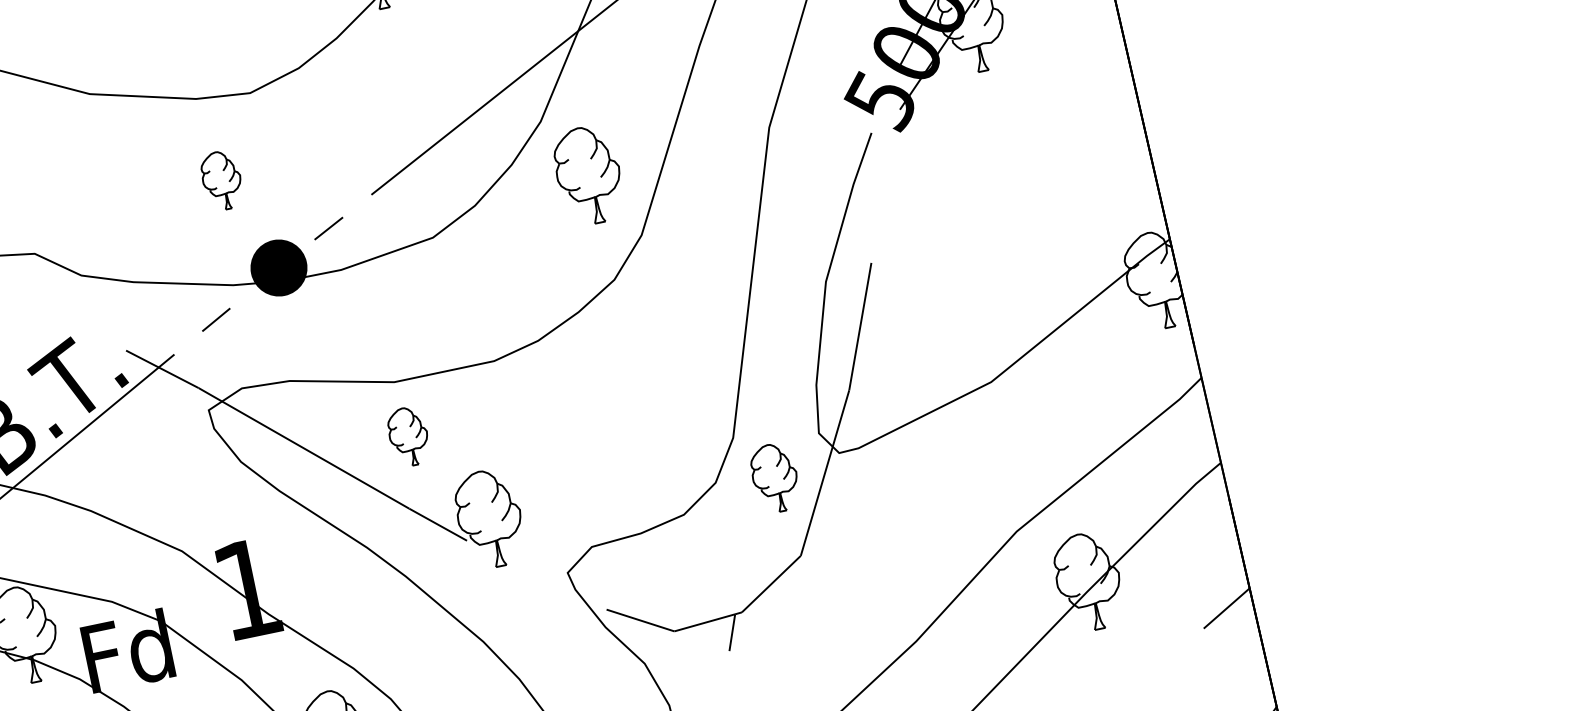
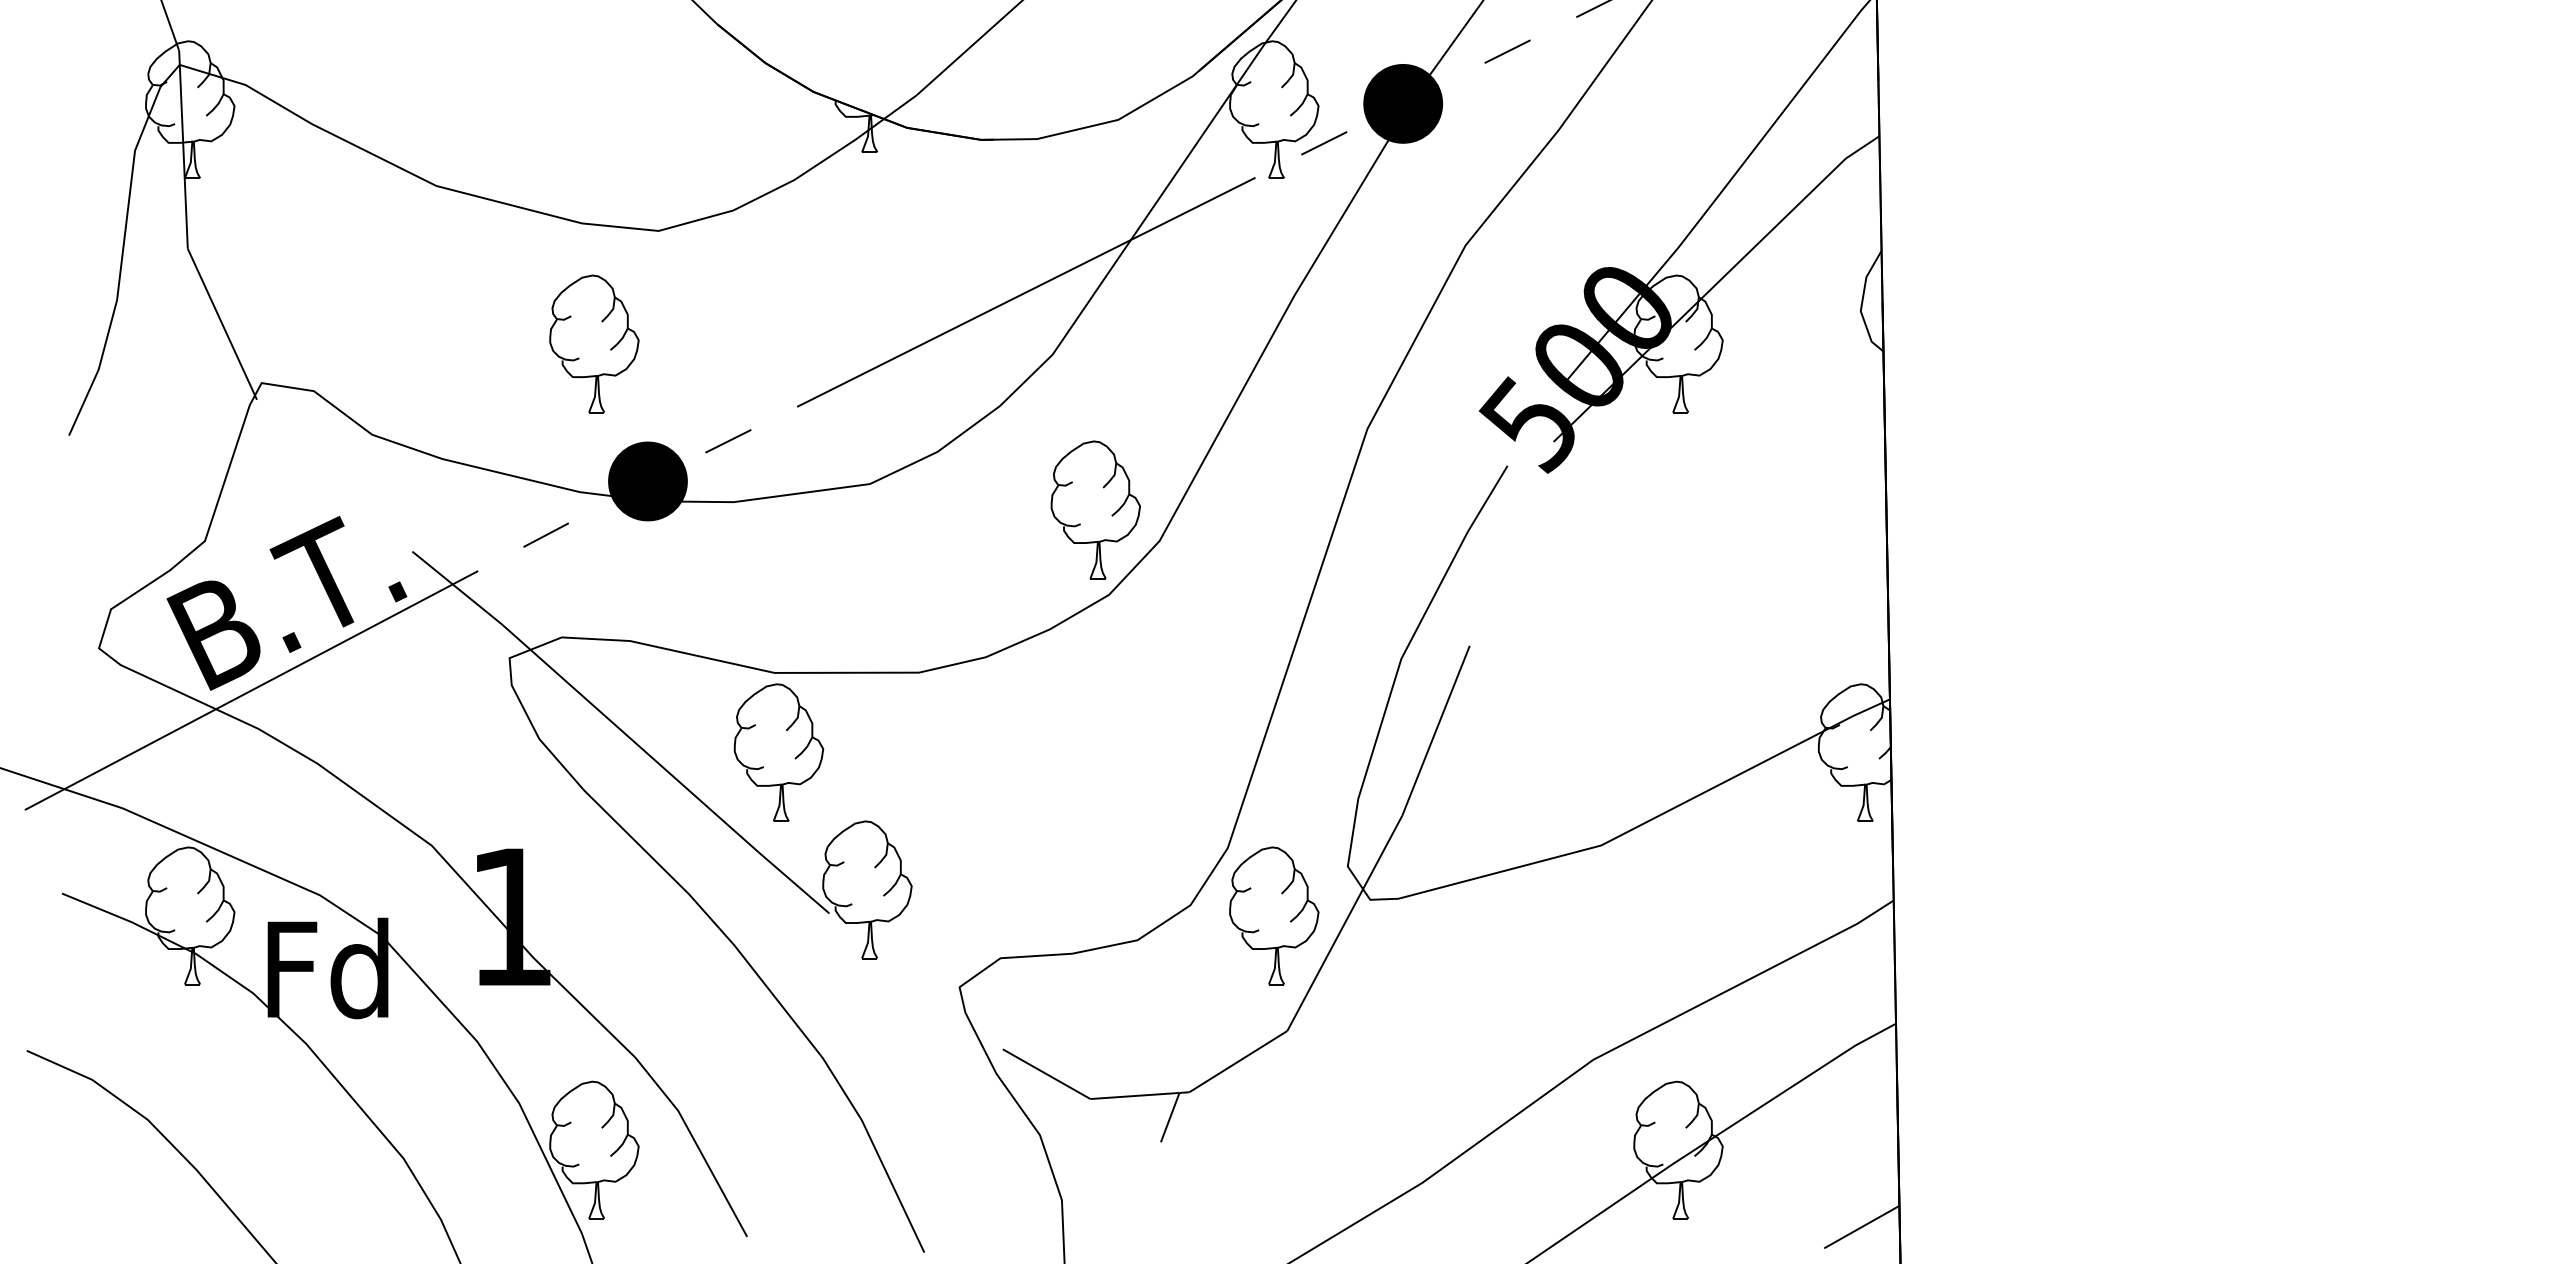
part: (588, 175) -> (1095, 509), moved
part: (222, 180) -> (594, 343), size x1.67
part: (408, 436) -> (778, 752), size x1.67
part: (775, 477) -> (1274, 915), size x1.43

